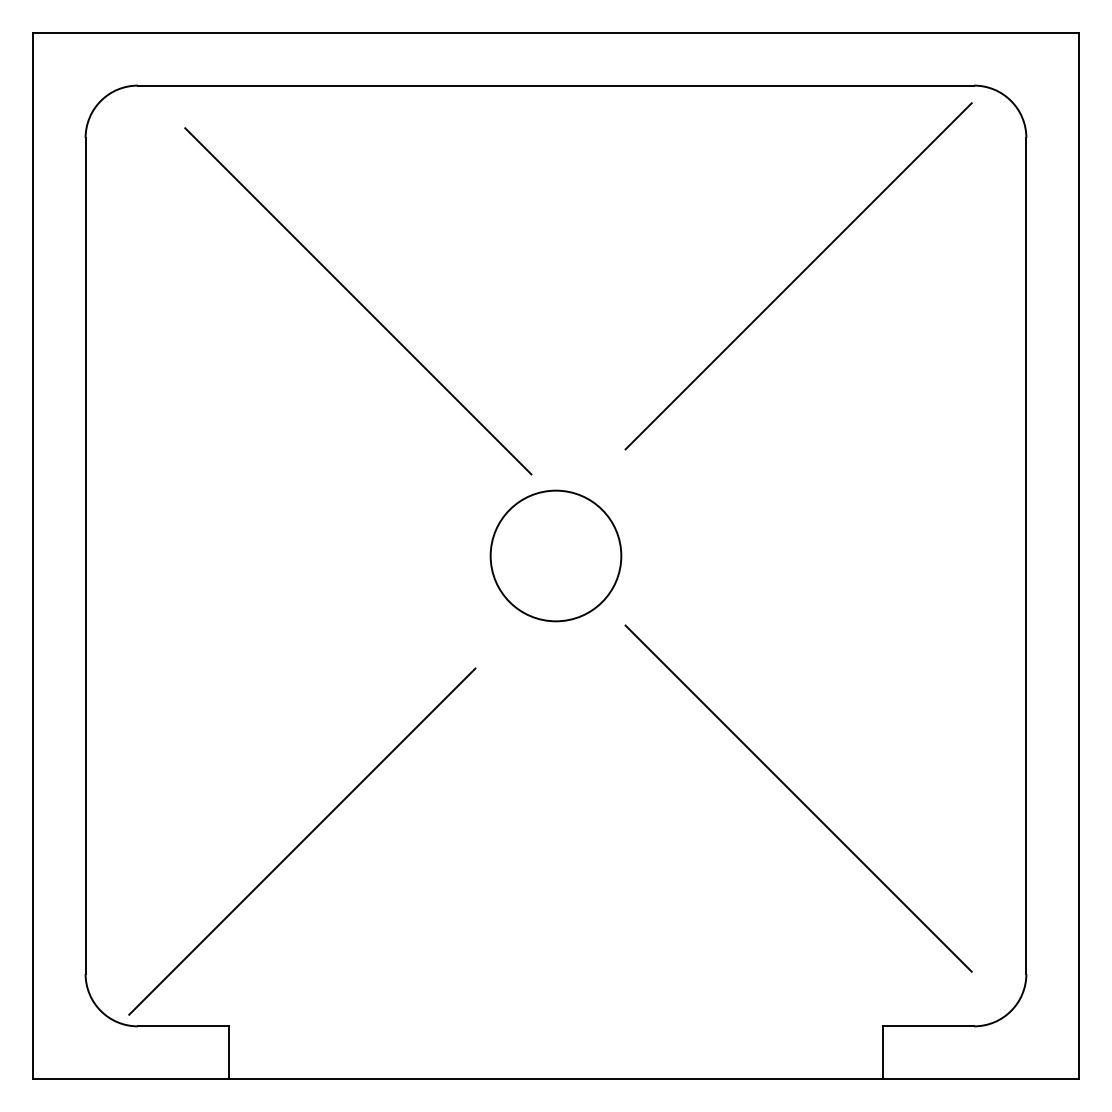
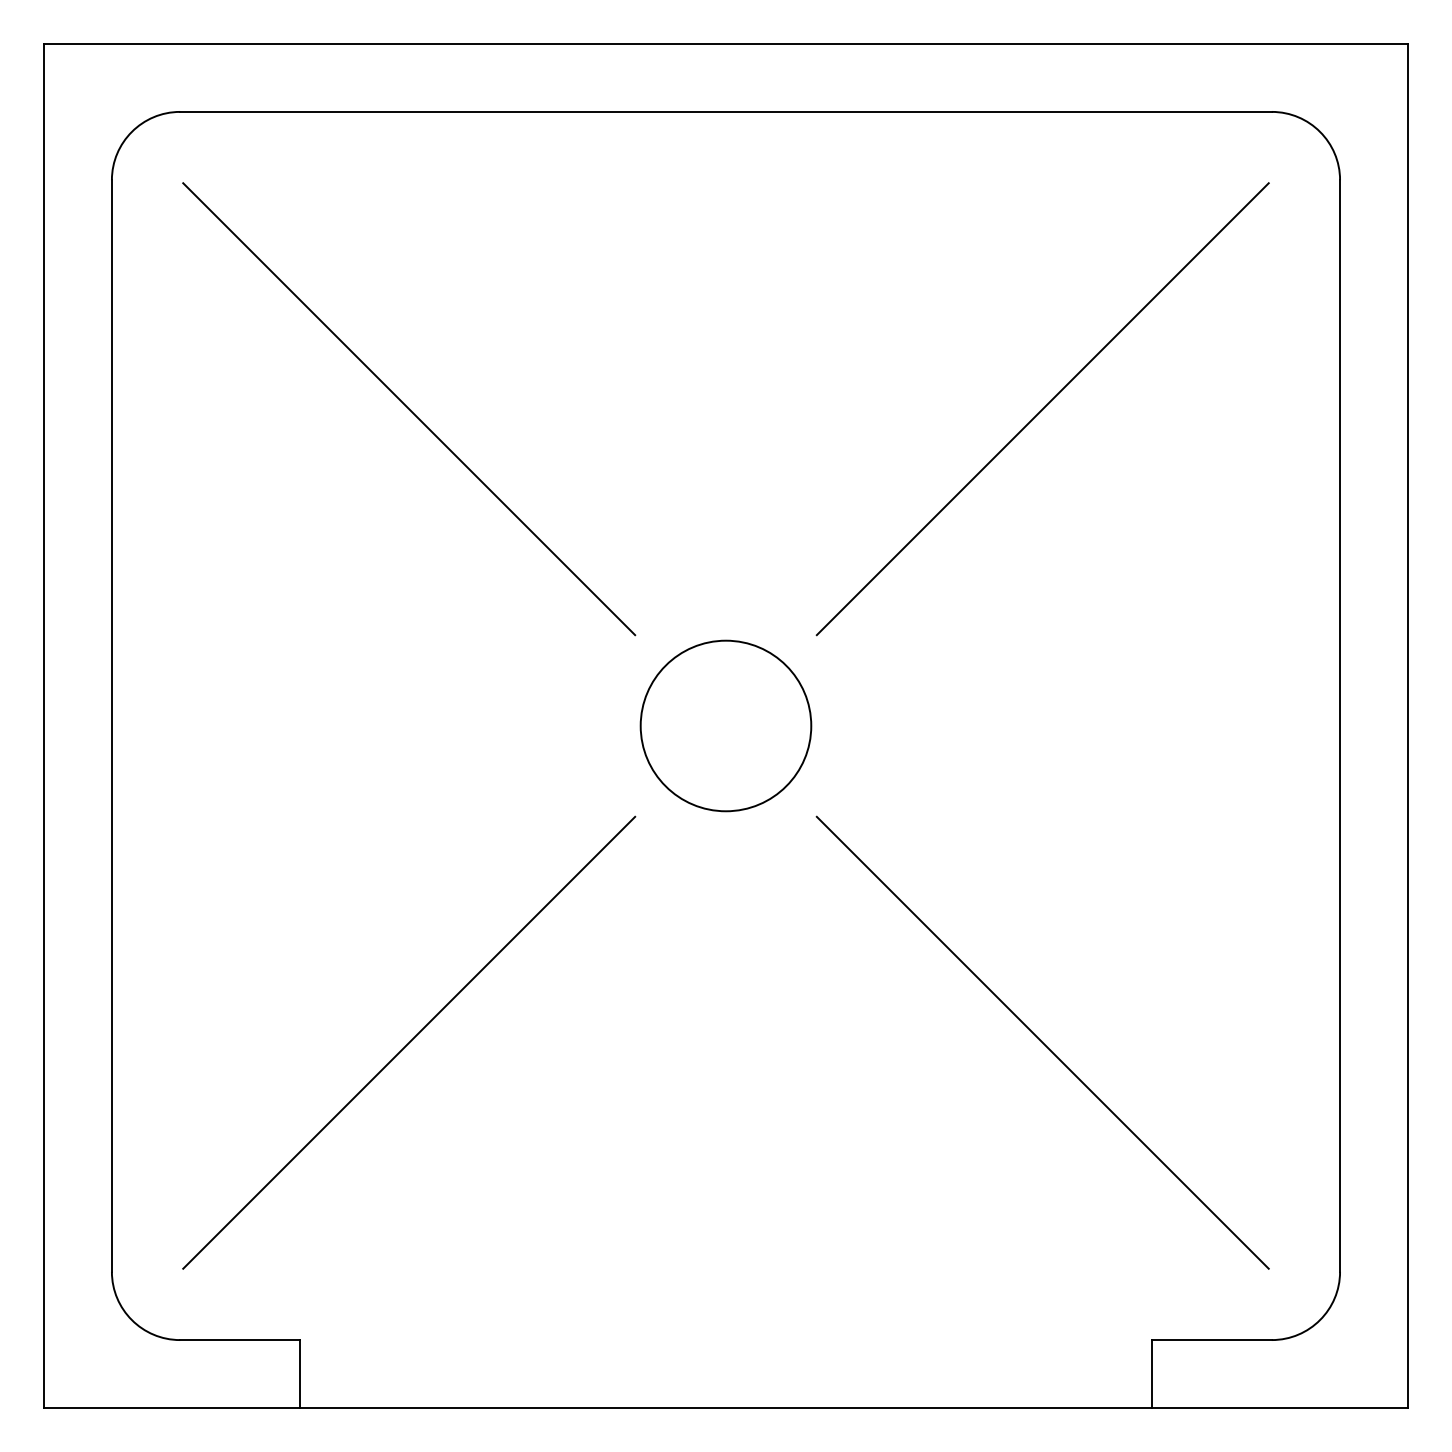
line: (798, 276) -> (1042, 409), moved
line: (358, 301) -> (409, 409), moved
line: (302, 841) -> (409, 1042), moved

